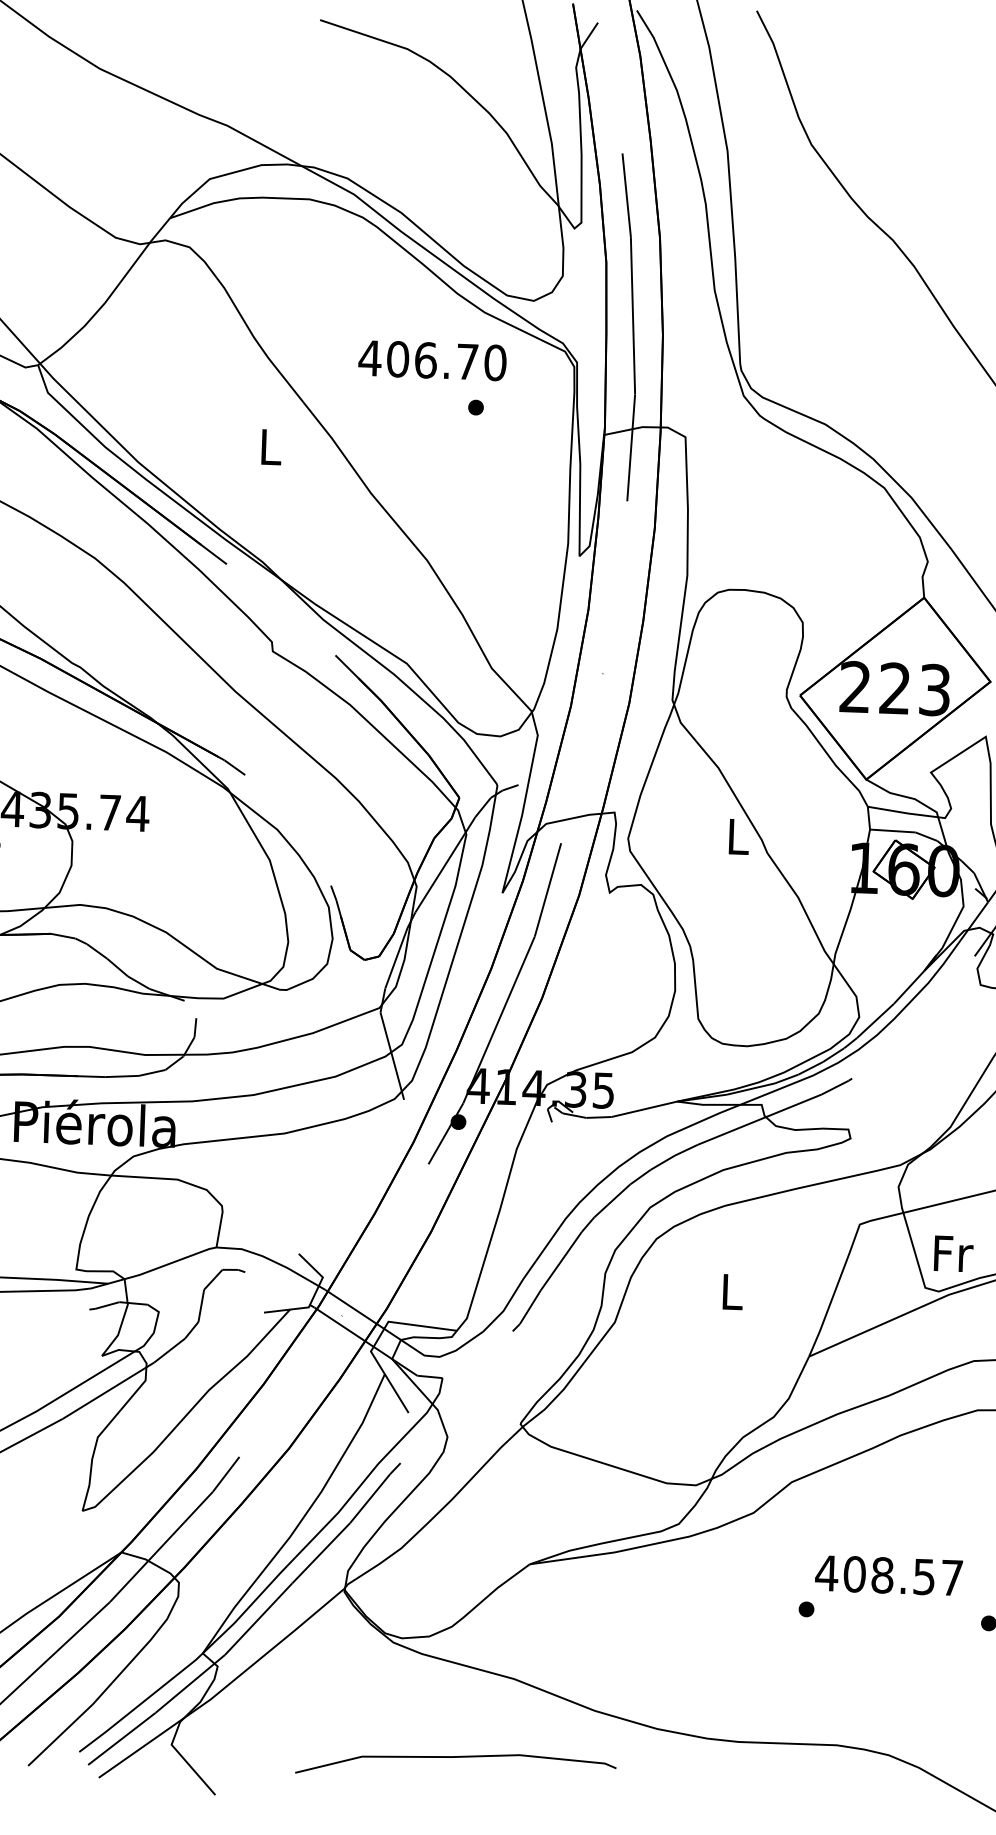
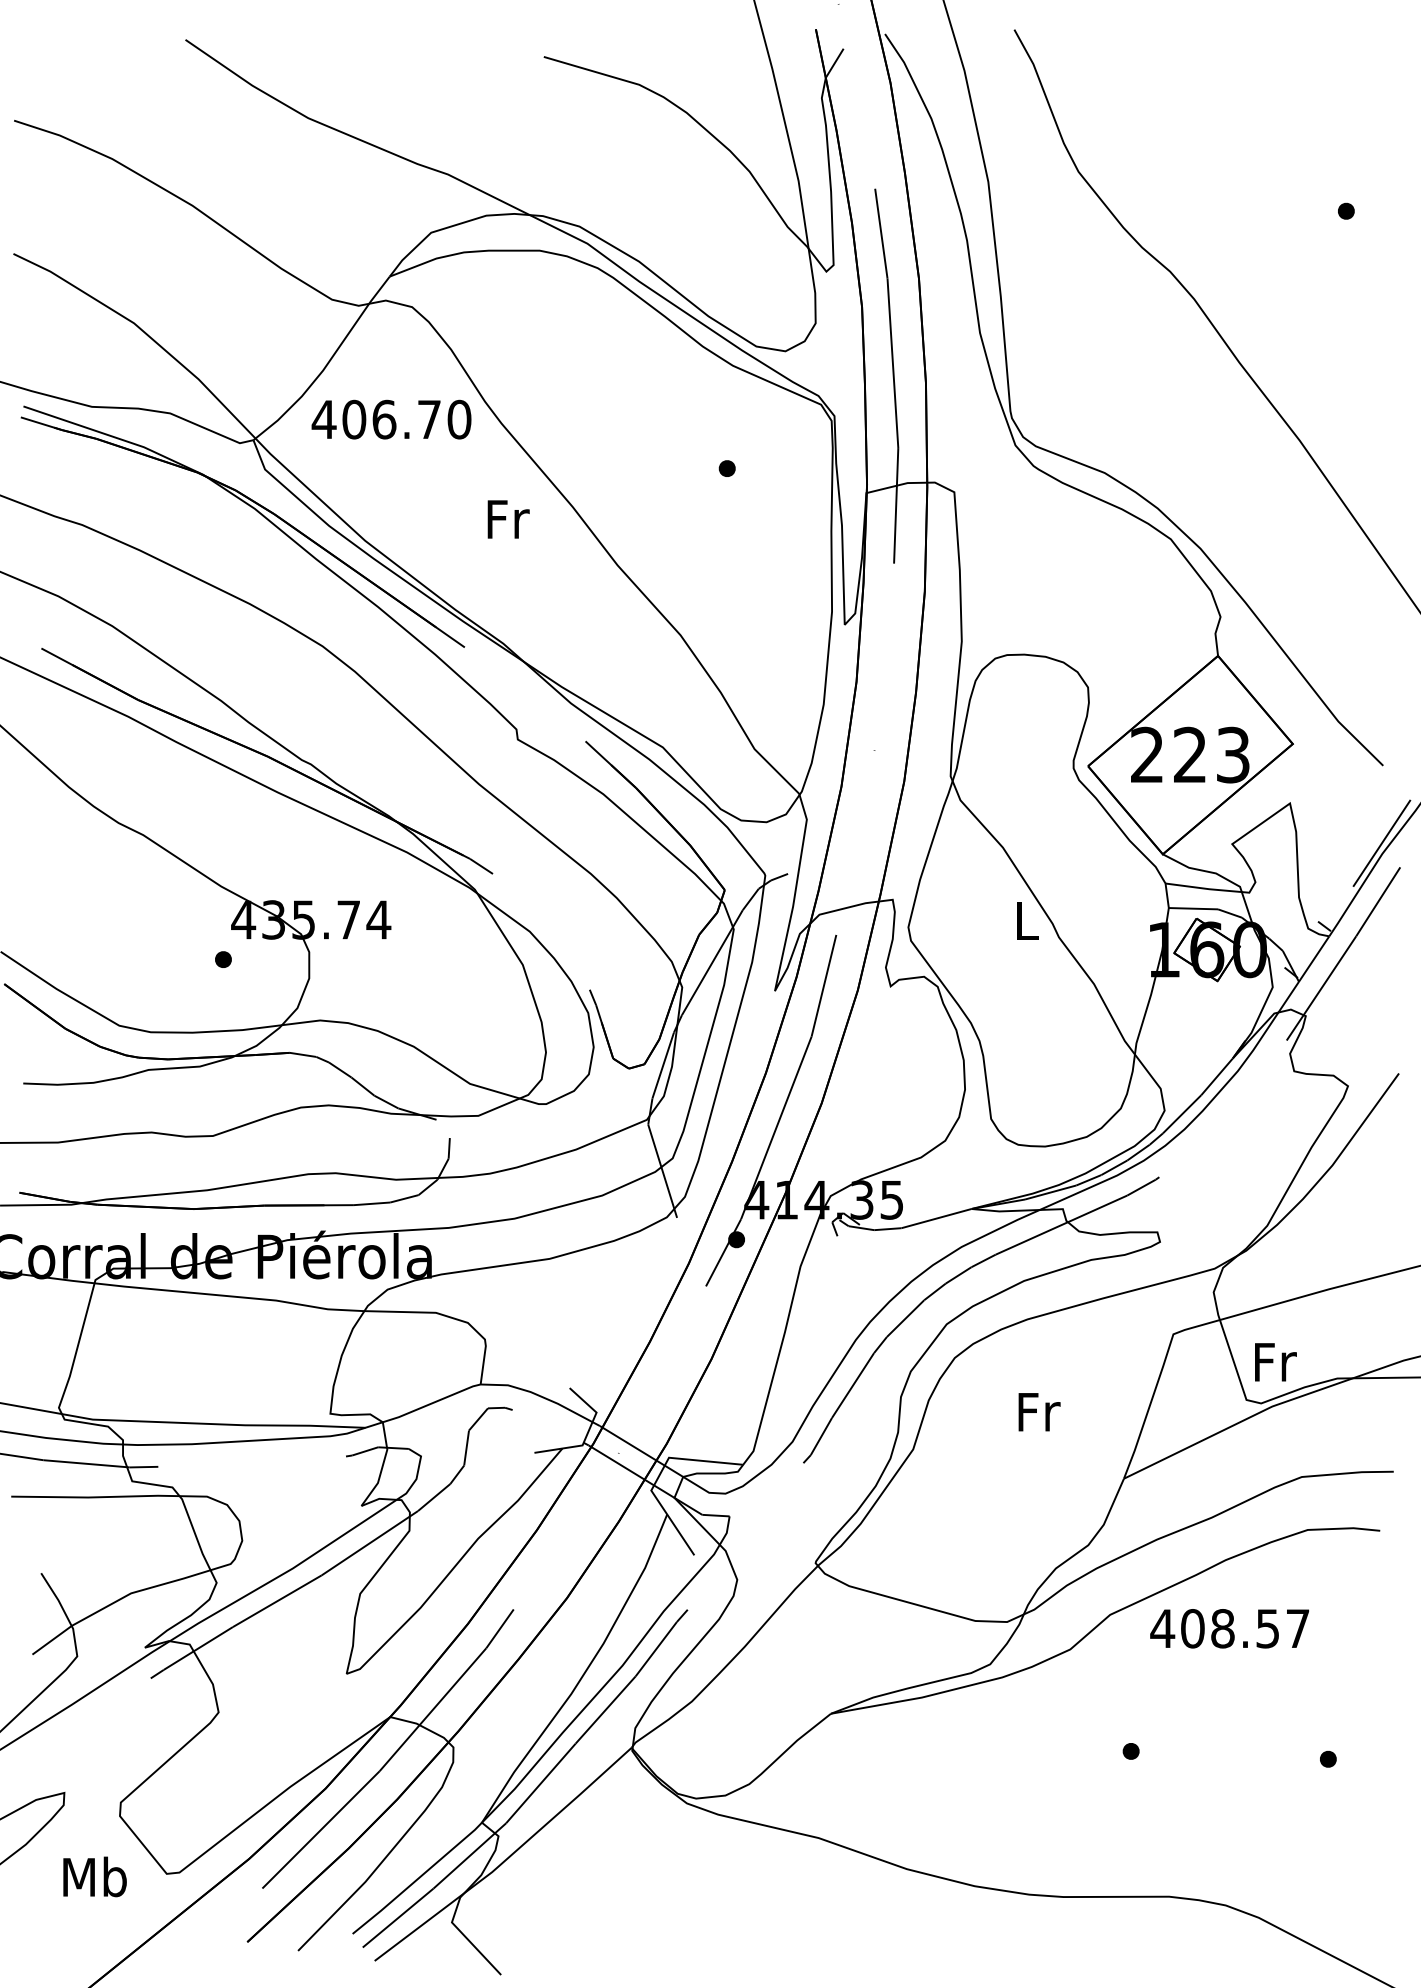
text: (432, 360) -> (391, 419), moved
text: (271, 447) -> (508, 519), L -> Fr
text: (733, 1292) -> (1039, 1412), L -> Fr
text: (888, 1575) -> (1229, 1628), moved
curve: (456, 1758) -> (759, 1925), removed

